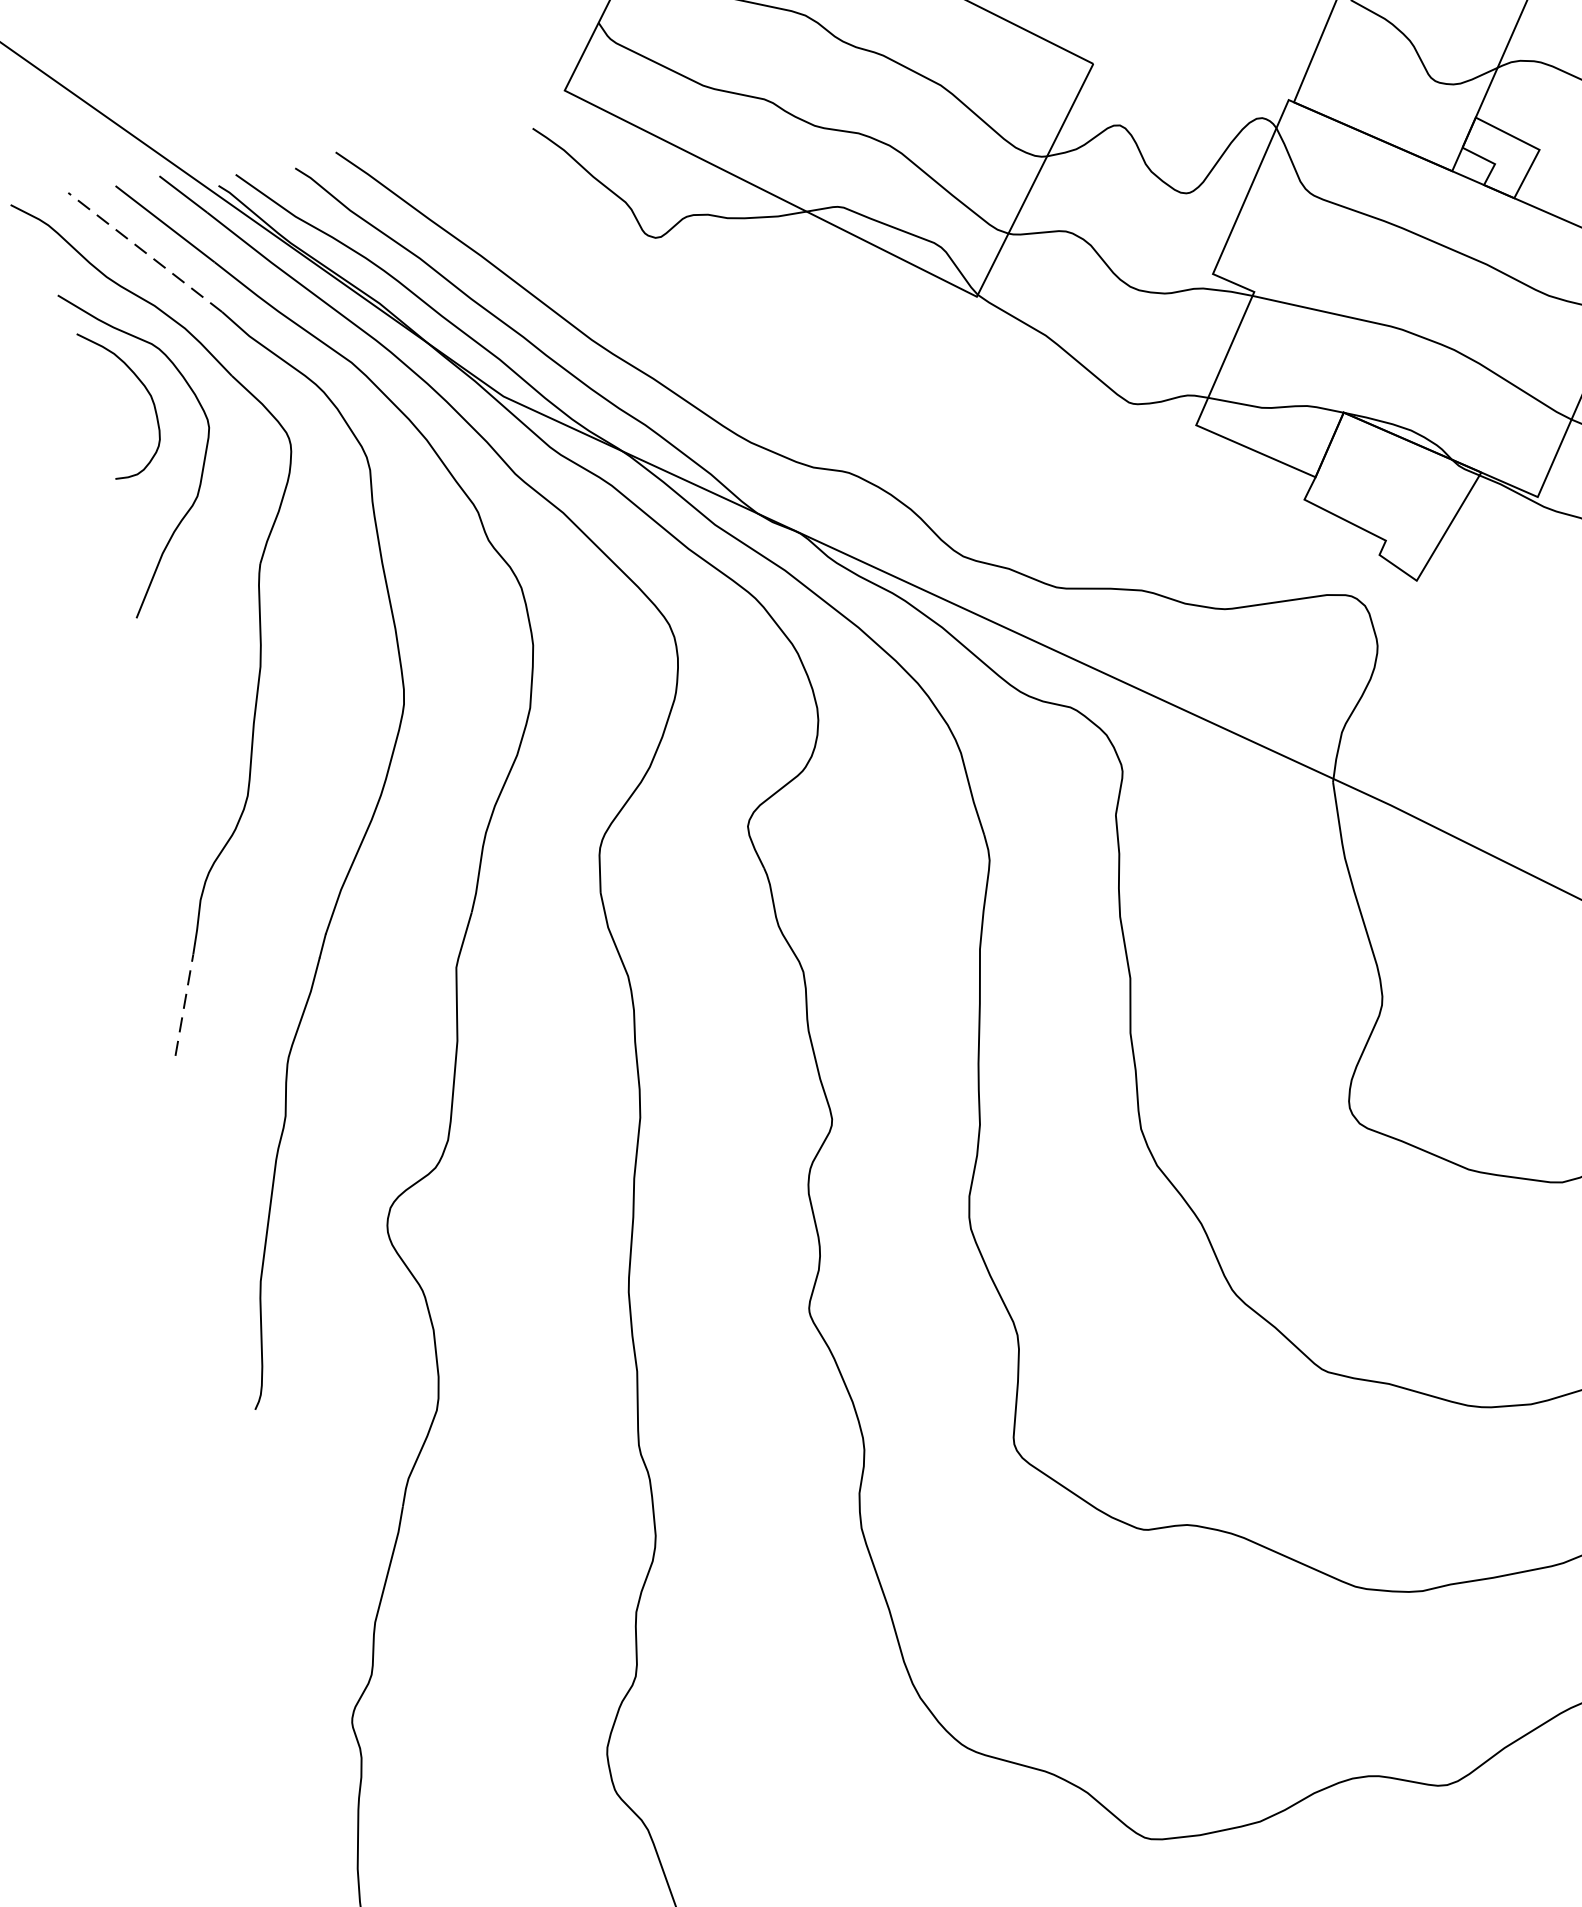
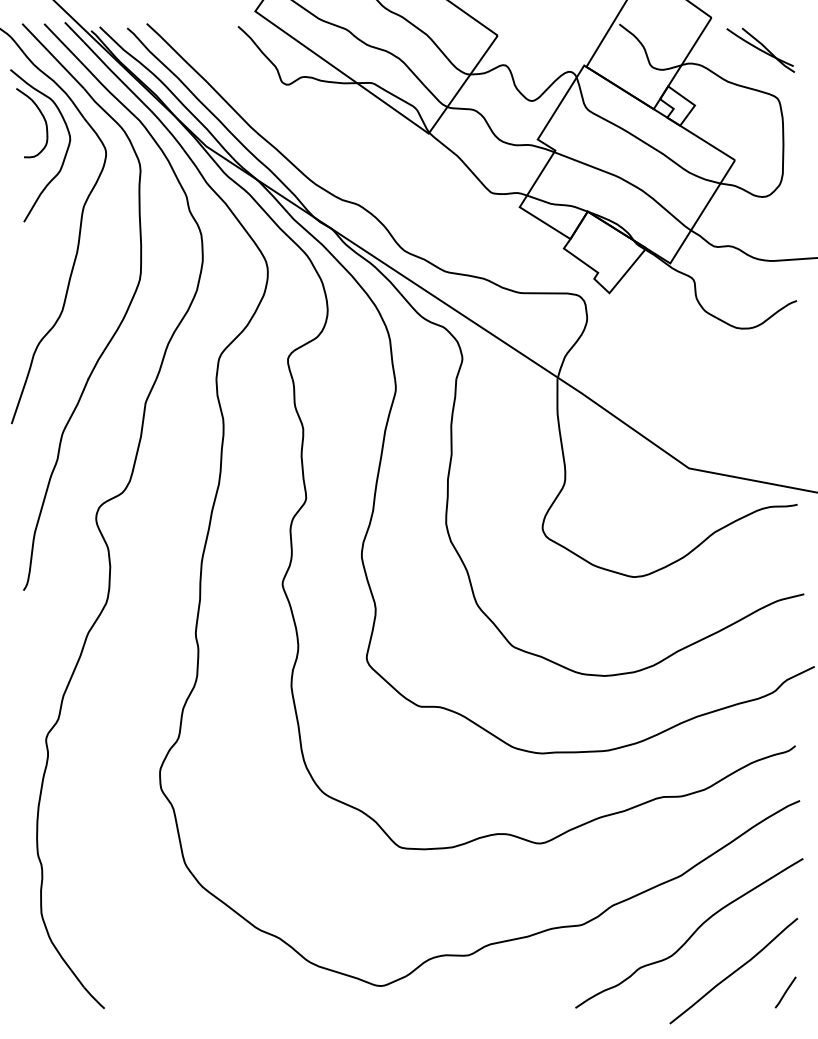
line: (146, 253) -> (53, 56), dashed -> solid
line: (185, 1004) -> (19, 401), dashed -> solid

